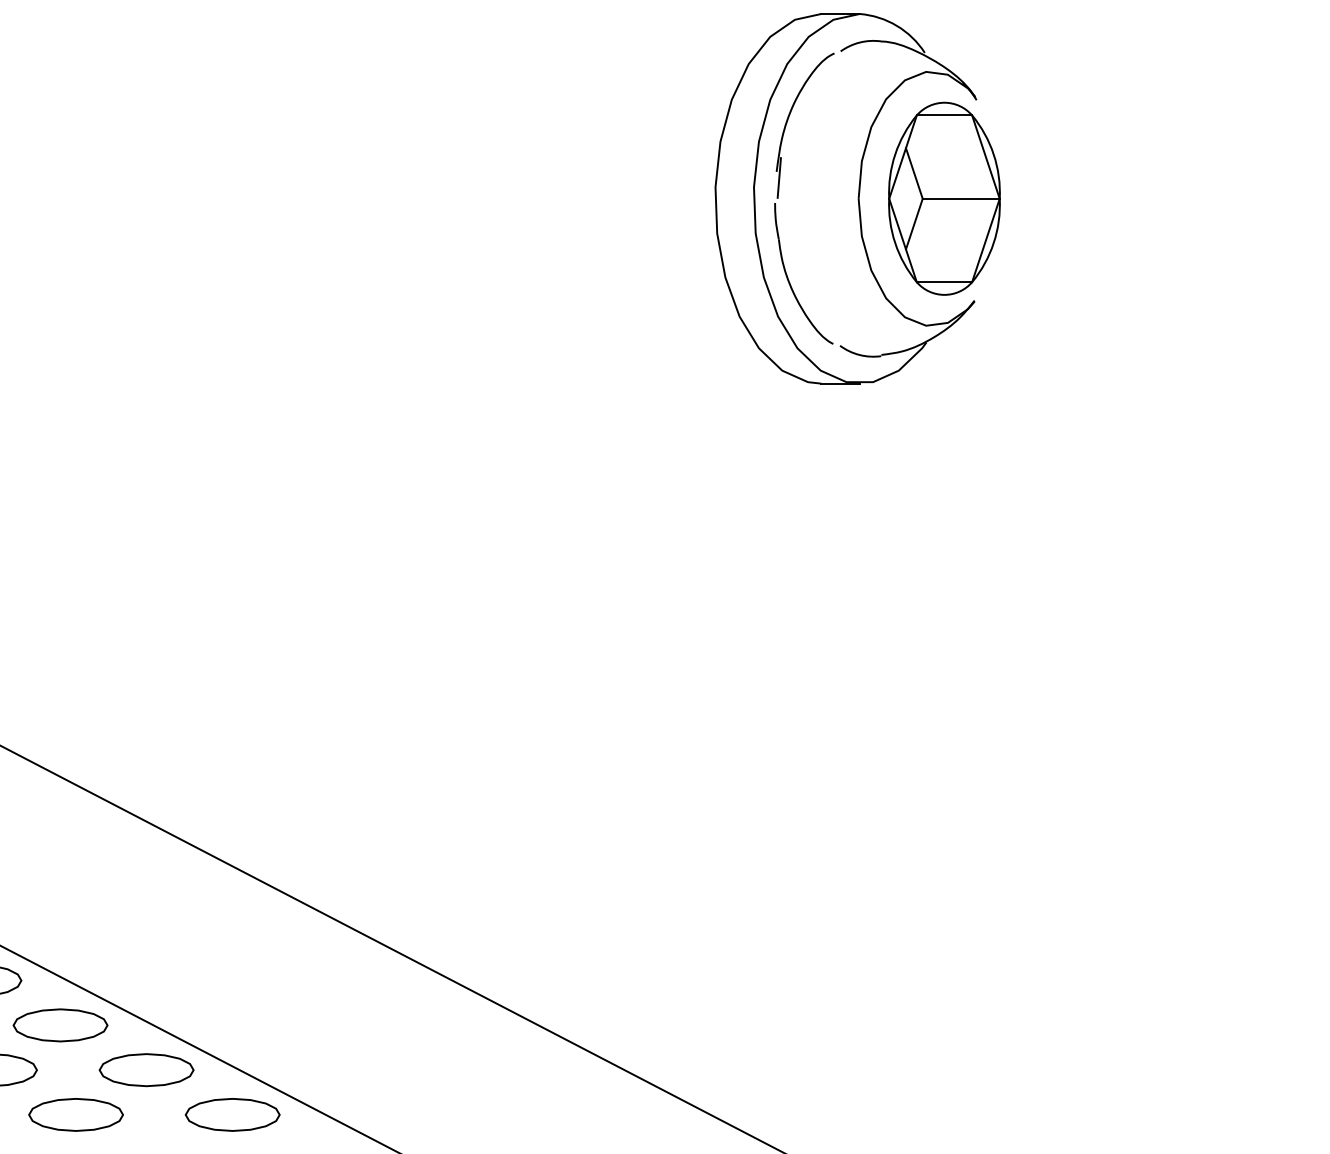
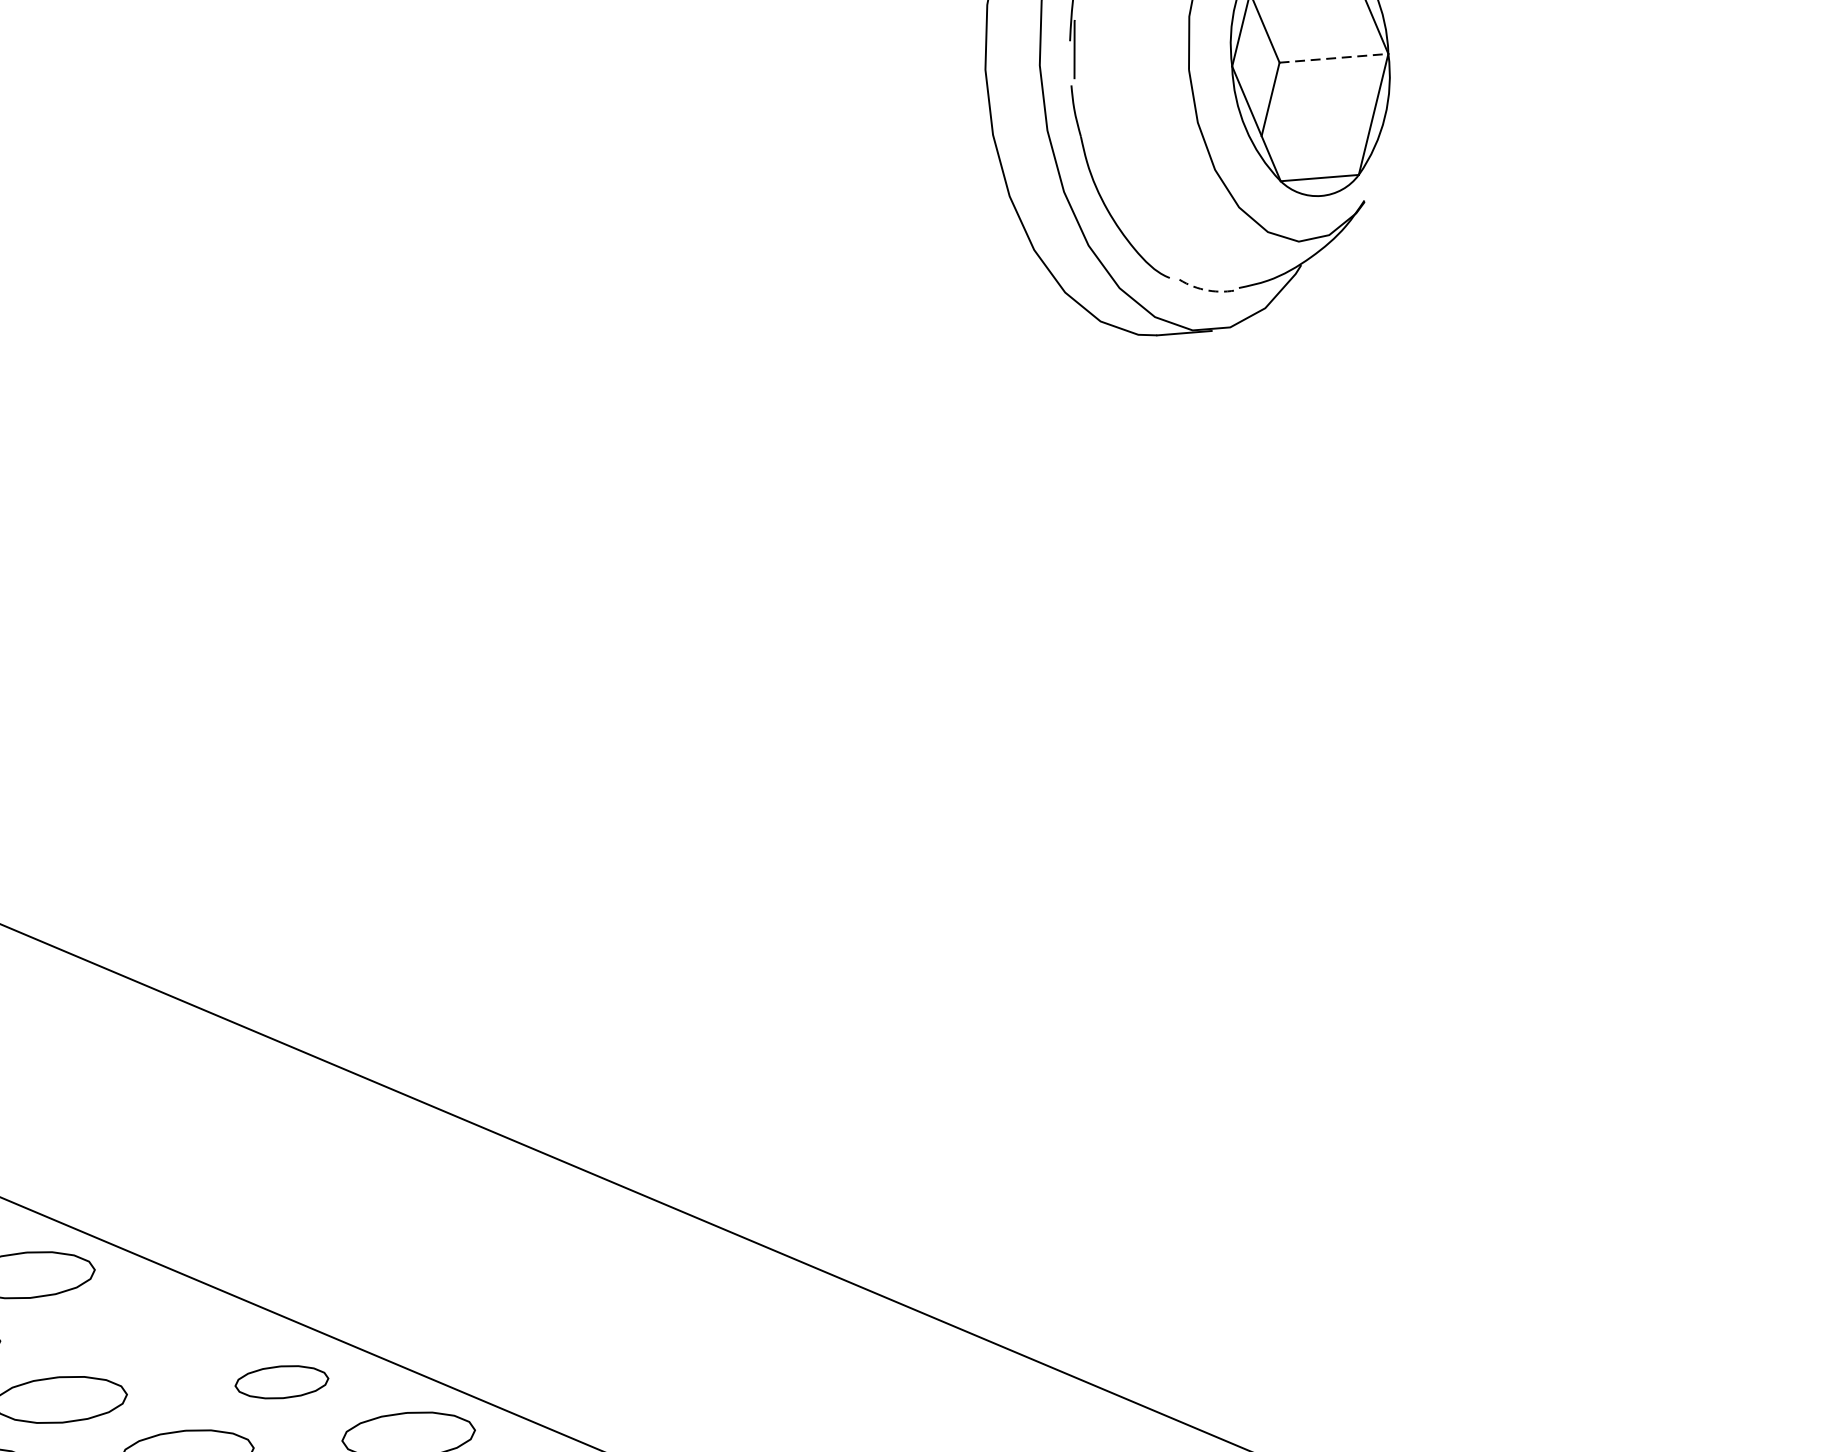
line: (961, 198) -> (1334, 57), solid -> dashed
arc: (859, 355) -> (1208, 291), solid -> dashed
part: (60, 1025) -> (155, 1328), removed
part: (146, 1070) -> (281, 1382), size x0.7

